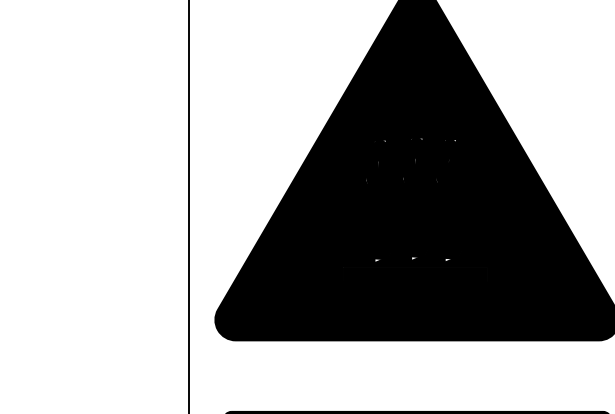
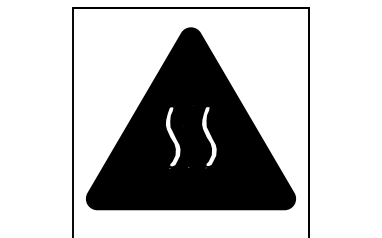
fill: (381, 199) -> (172, 136), removed
fill: (453, 199) -> (209, 136), removed

